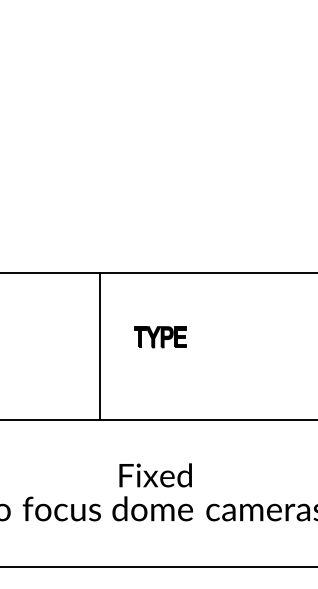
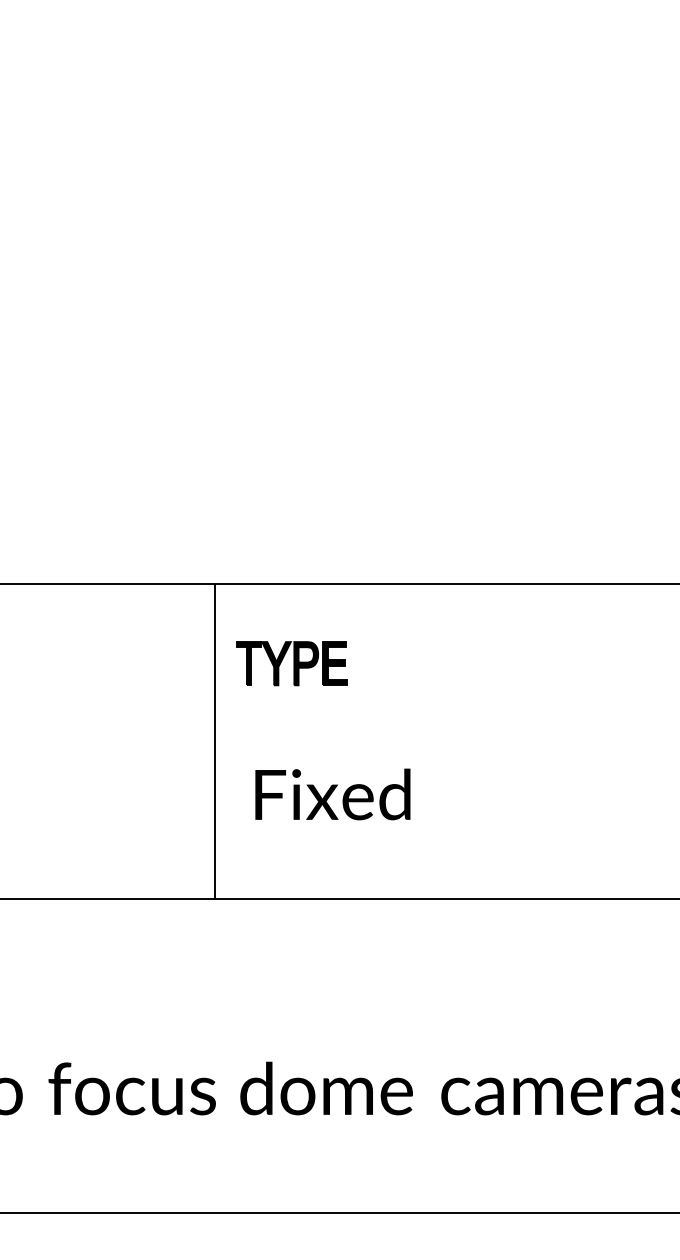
part: (160, 337) -> (291, 664), moved
text: (155, 475) -> (332, 794), moved

